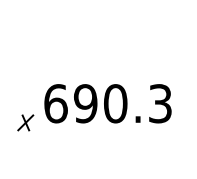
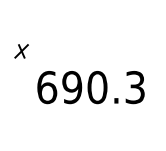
part: (25, 122) -> (21, 51), moved

